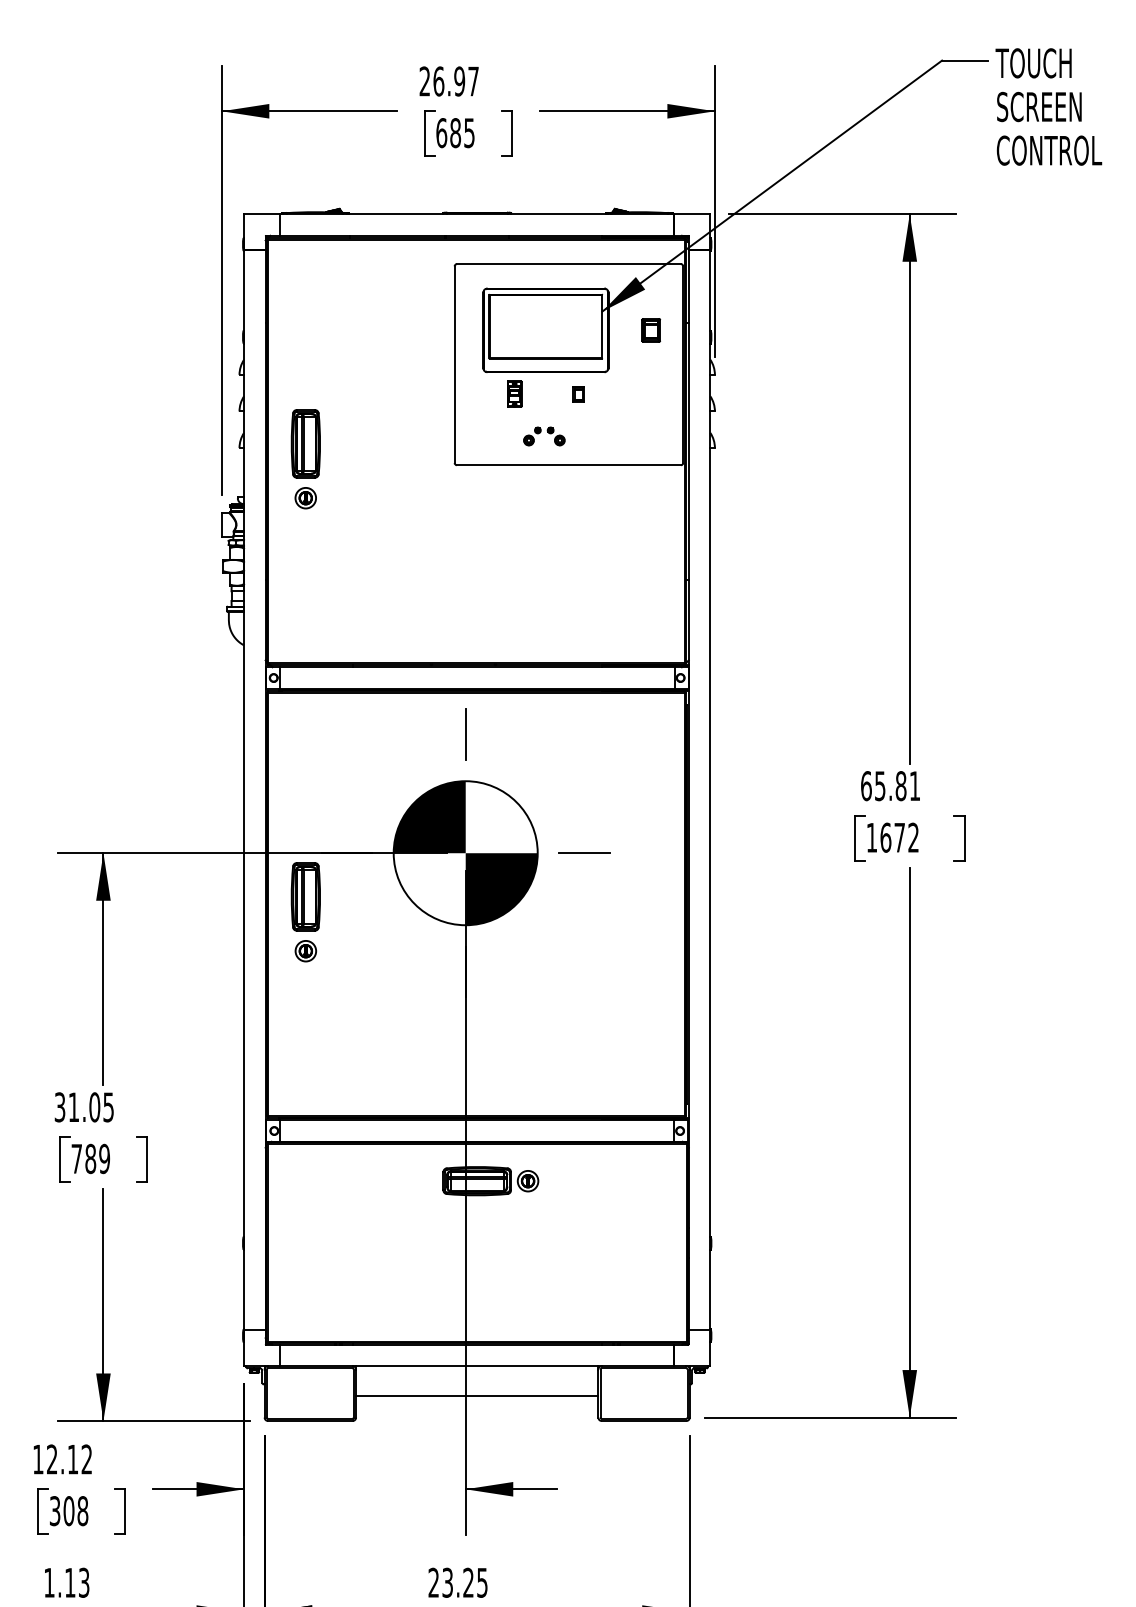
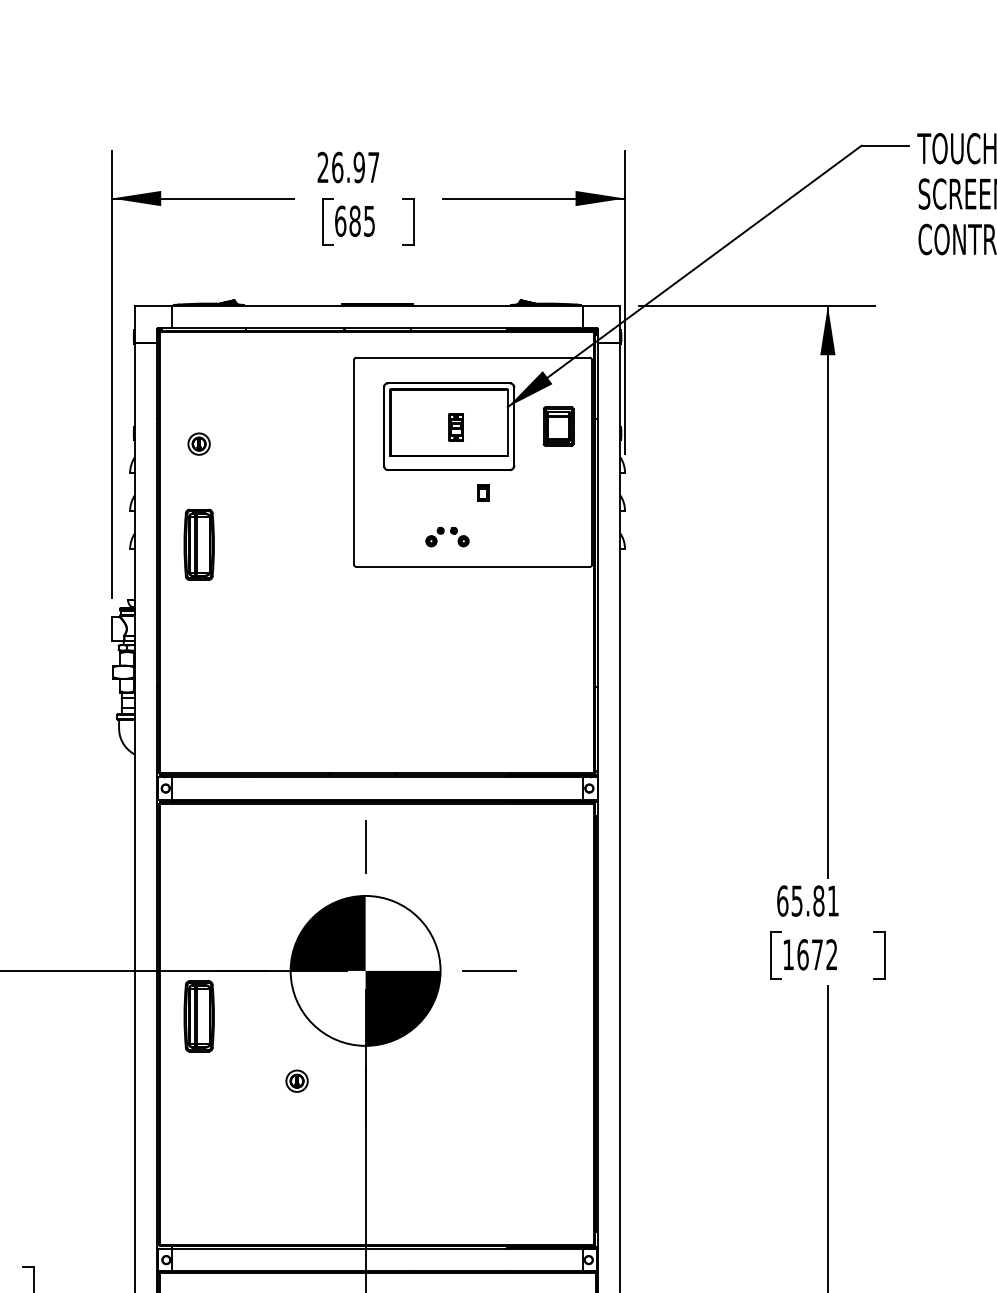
part: (651, 330) -> (559, 426), size x1.6
part: (514, 393) -> (455, 426), moved
part: (305, 498) -> (198, 444), moved
part: (305, 951) -> (296, 1081), moved

